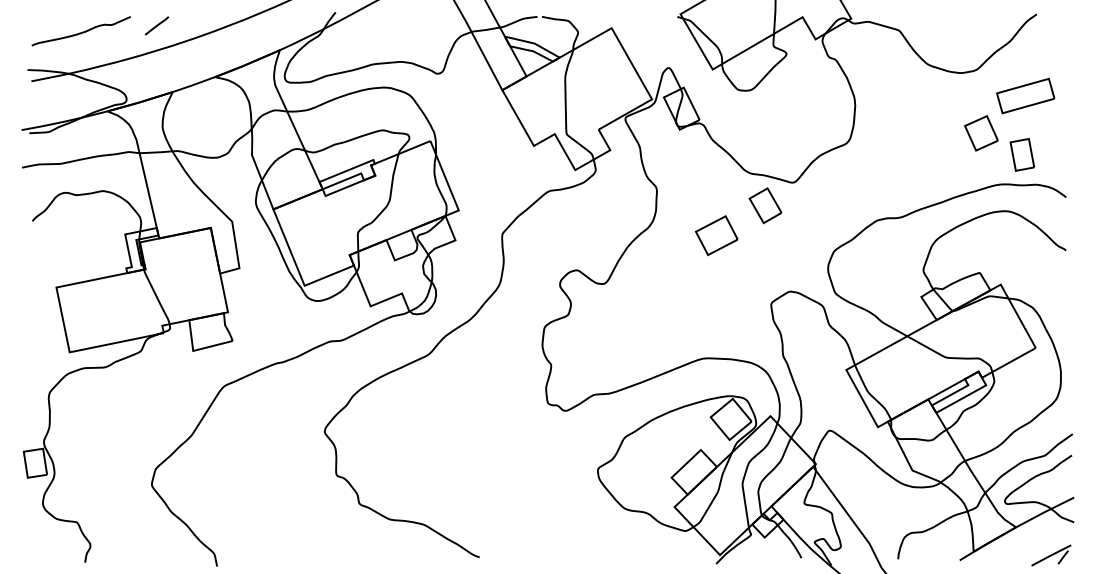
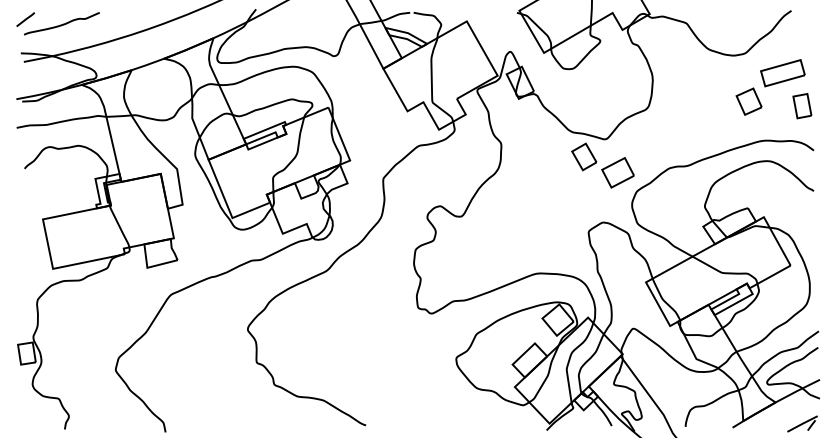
line: (156, 25) -> (25, 19), moved
part: (1022, 155) -> (802, 106), moved
part: (715, 235) -> (617, 172), moved

